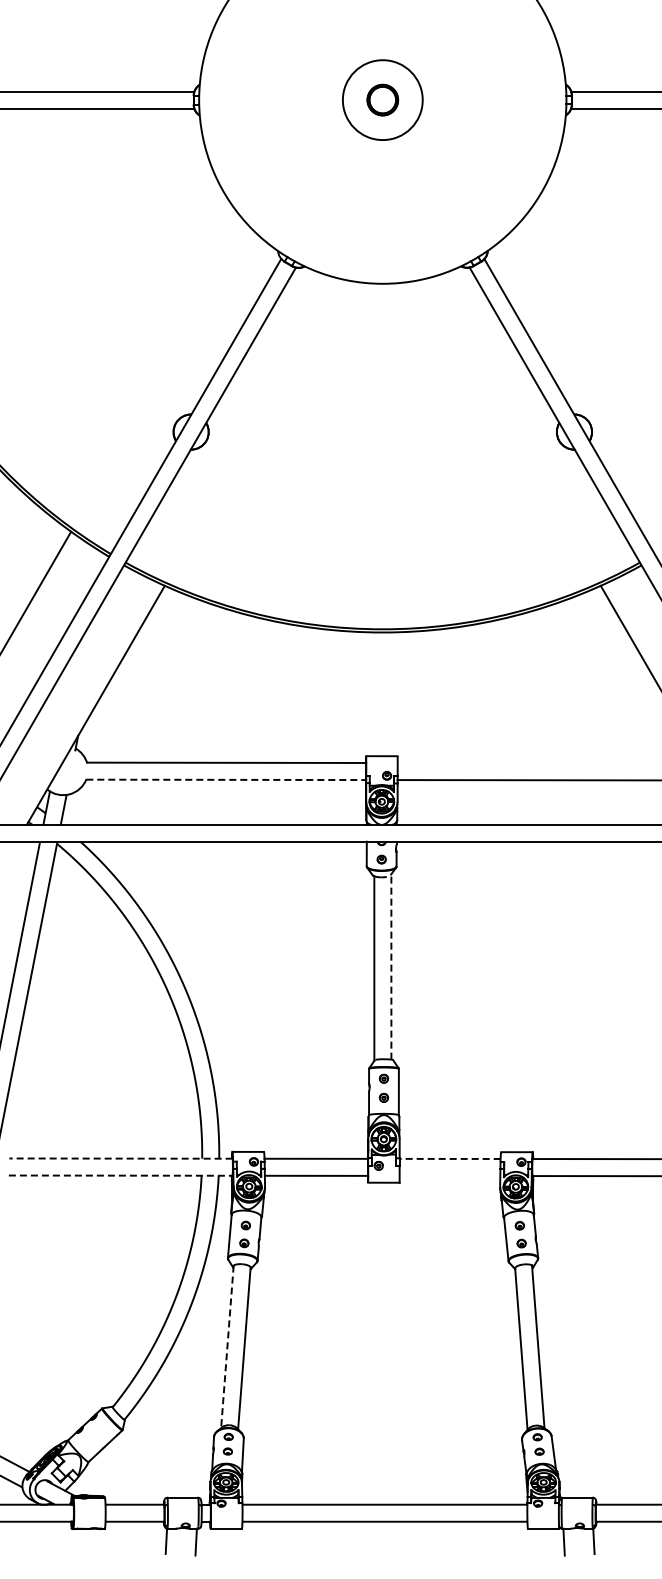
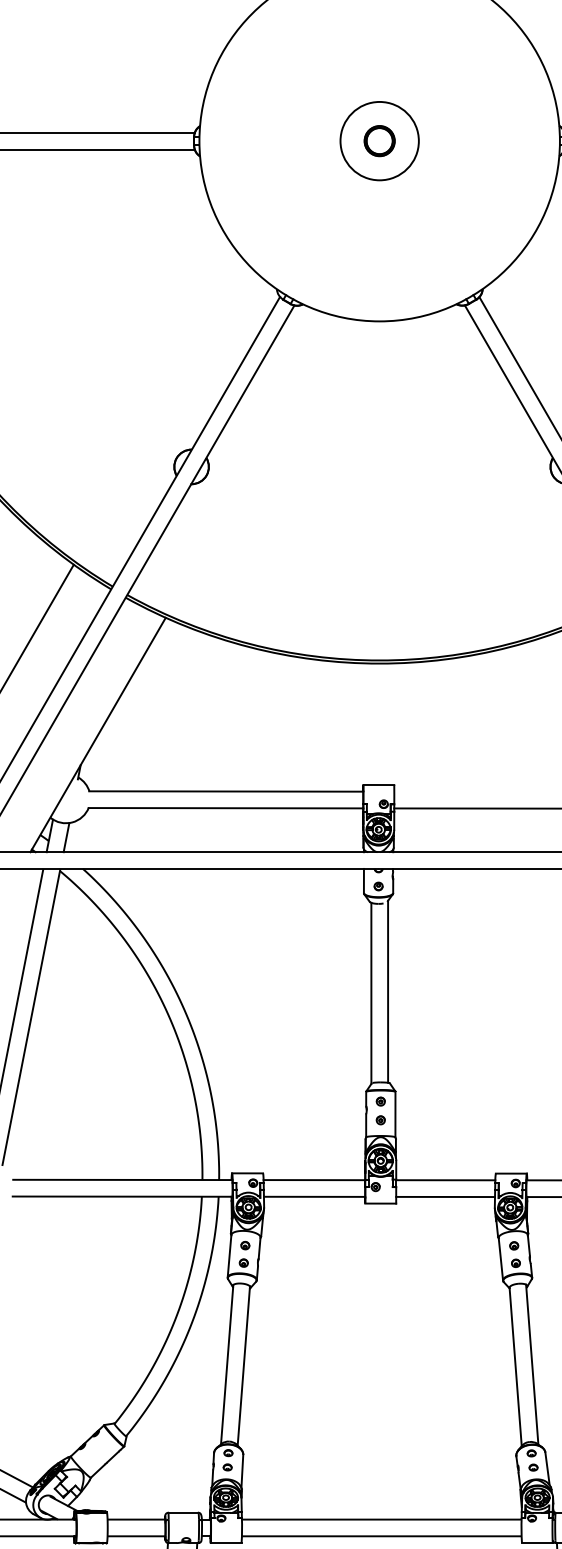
line: (226, 779) -> (226, 807), dashed -> solid
line: (391, 966) -> (388, 991), dashed -> solid
line: (121, 1158) -> (123, 1179), dashed -> solid
line: (450, 1158) -> (446, 1179), dashed -> solid
line: (120, 1175) -> (122, 1196), dashed -> solid
line: (449, 1175) -> (445, 1196), added
line: (227, 1347) -> (227, 1365), dashed -> solid

